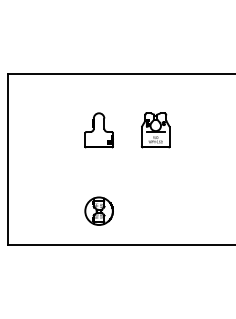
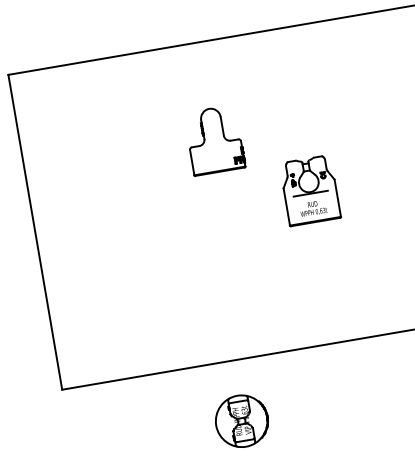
part: (98, 130) -> (213, 140), moved
part: (155, 130) -> (309, 191), moved
part: (98, 210) -> (240, 420), moved

